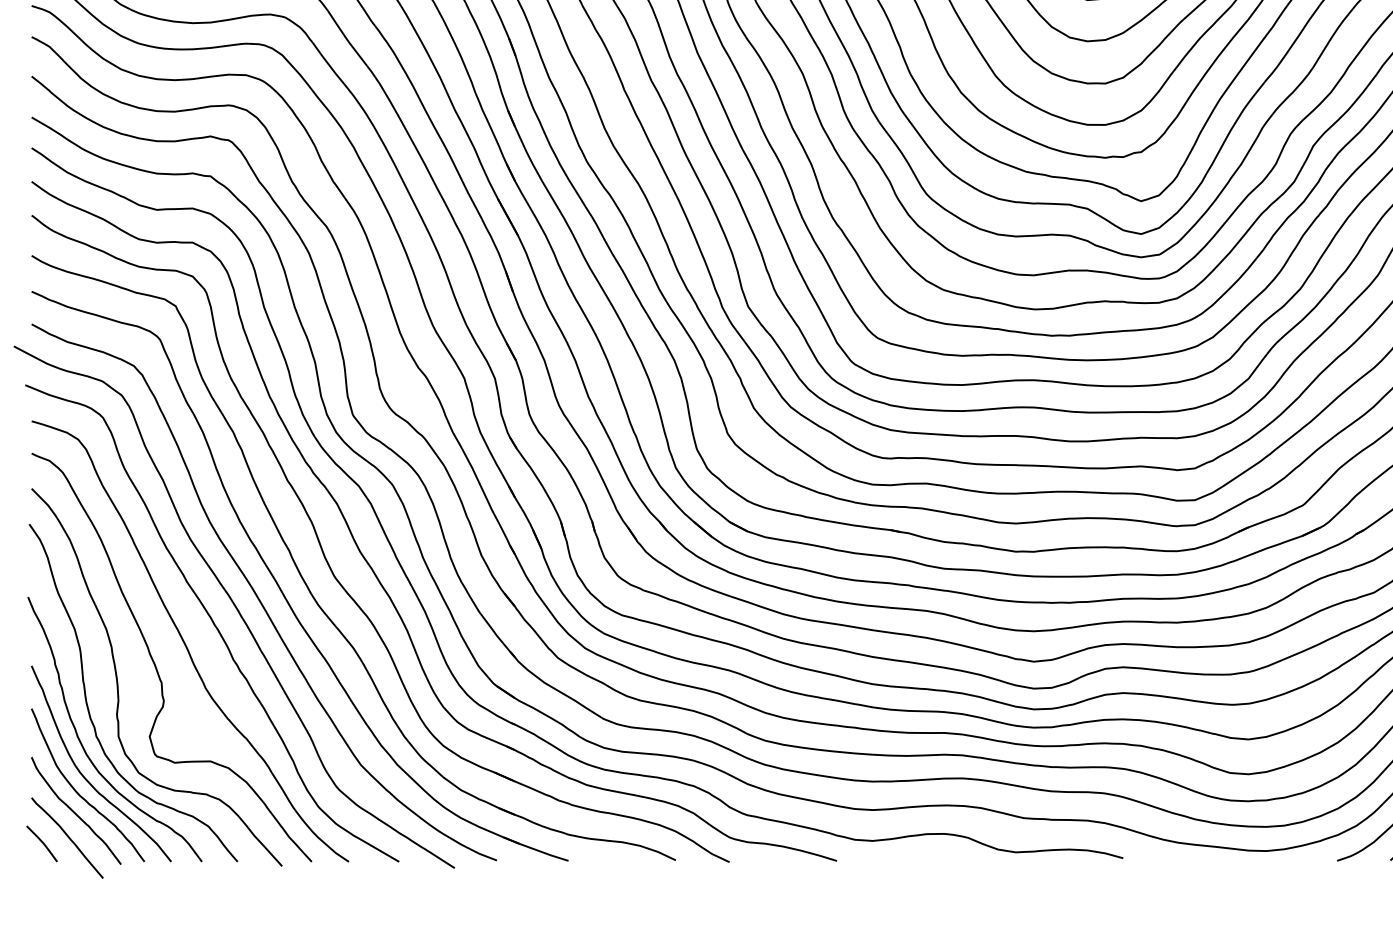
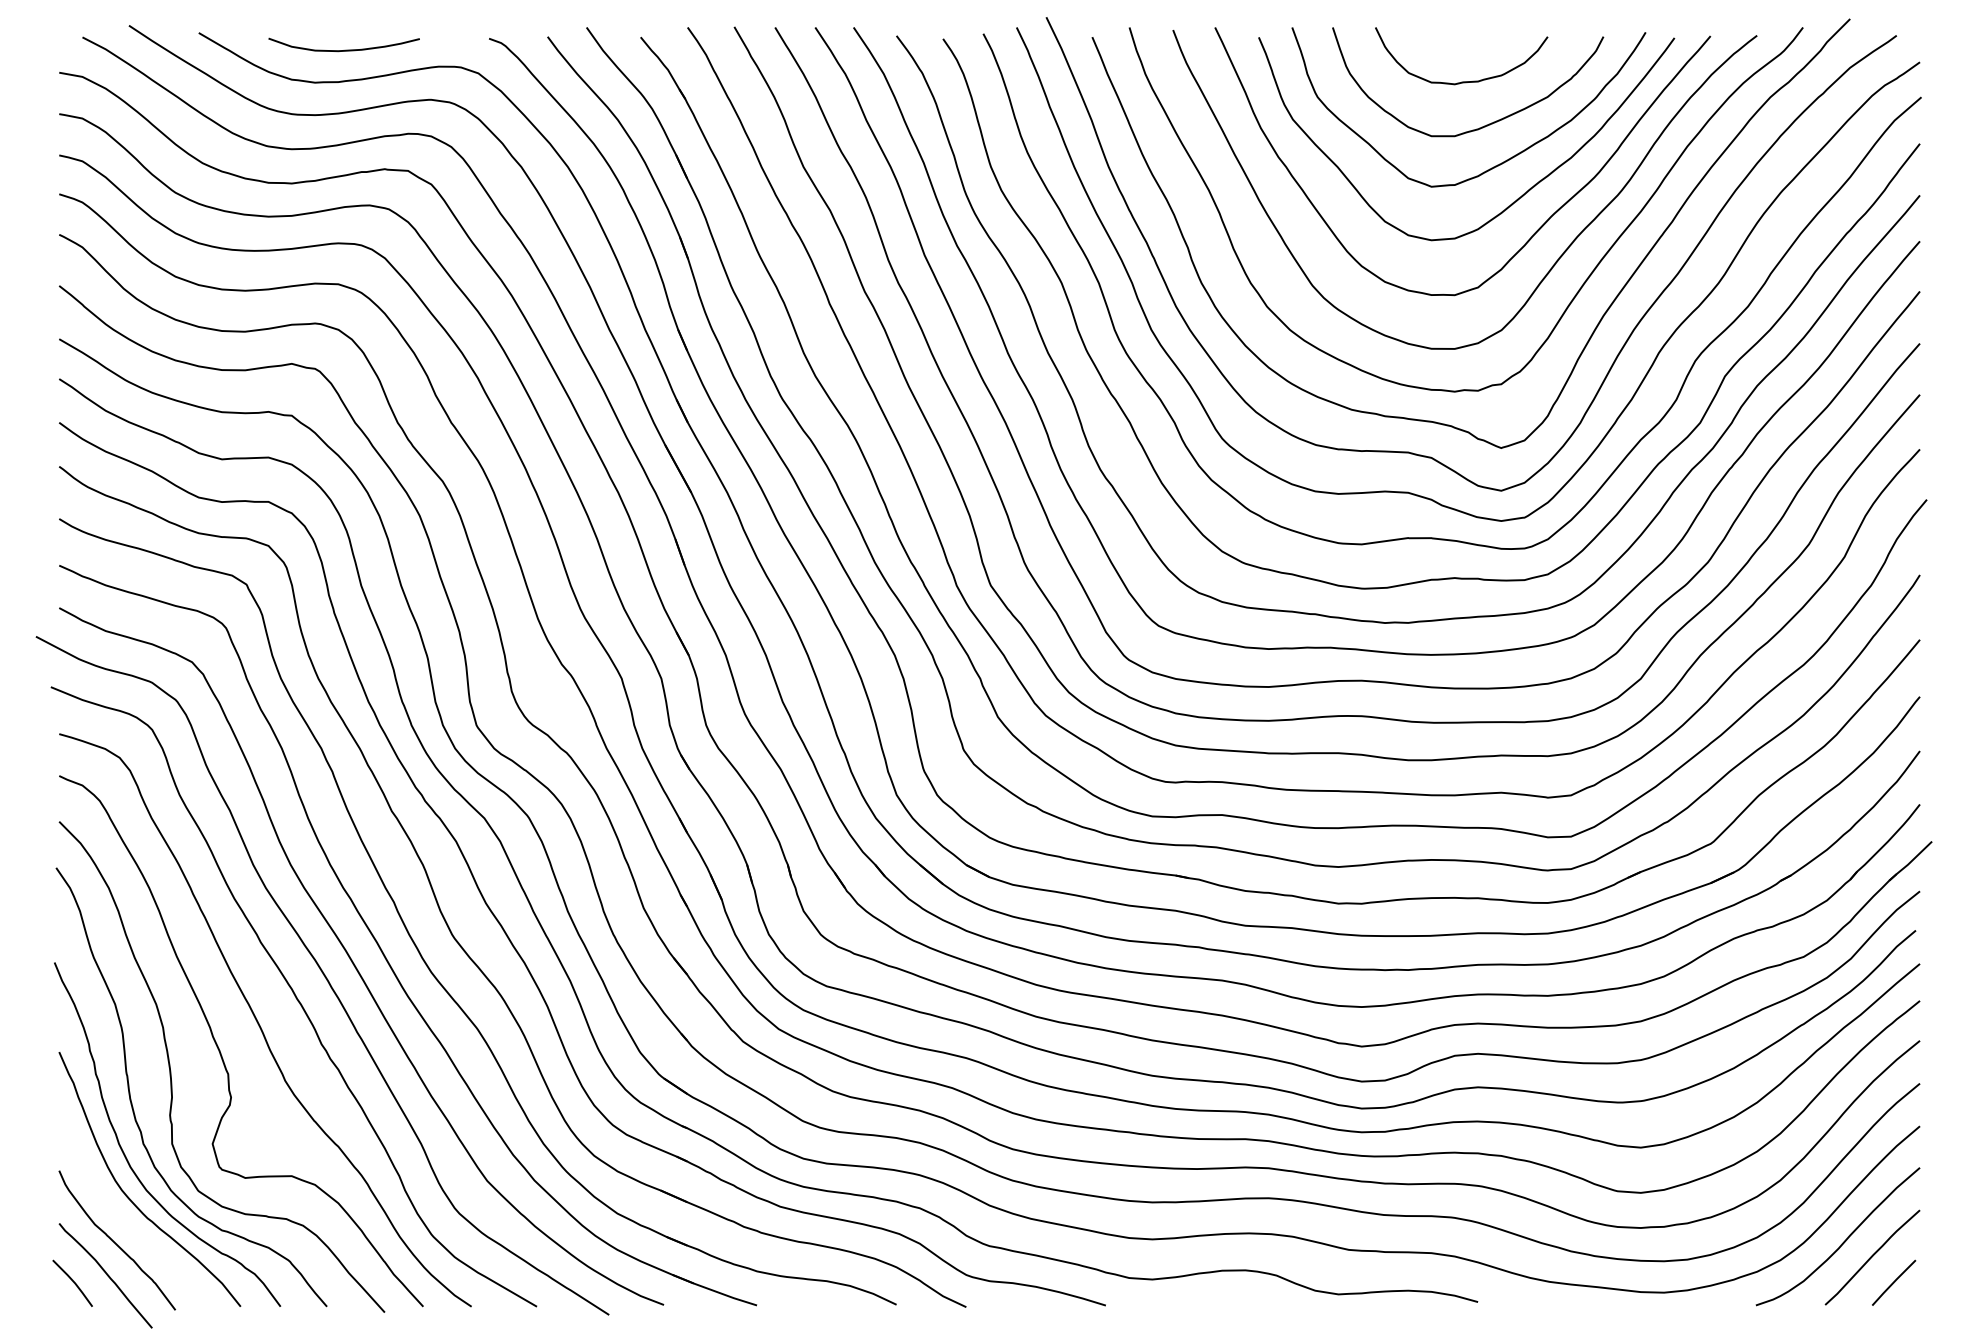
curve: (78, 793) -> (120, 1217), removed

